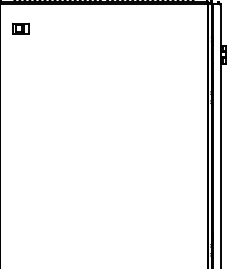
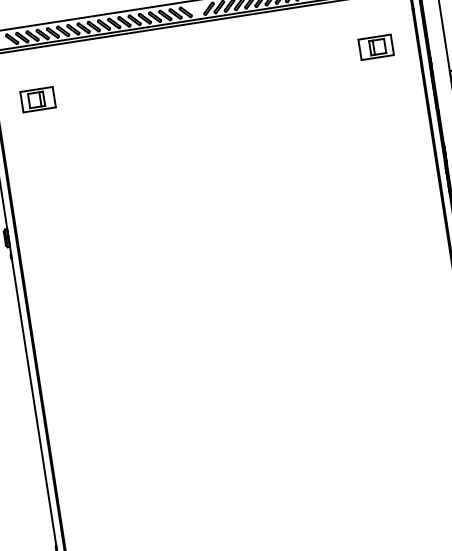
part: (186, 28) -> (374, 47), added

